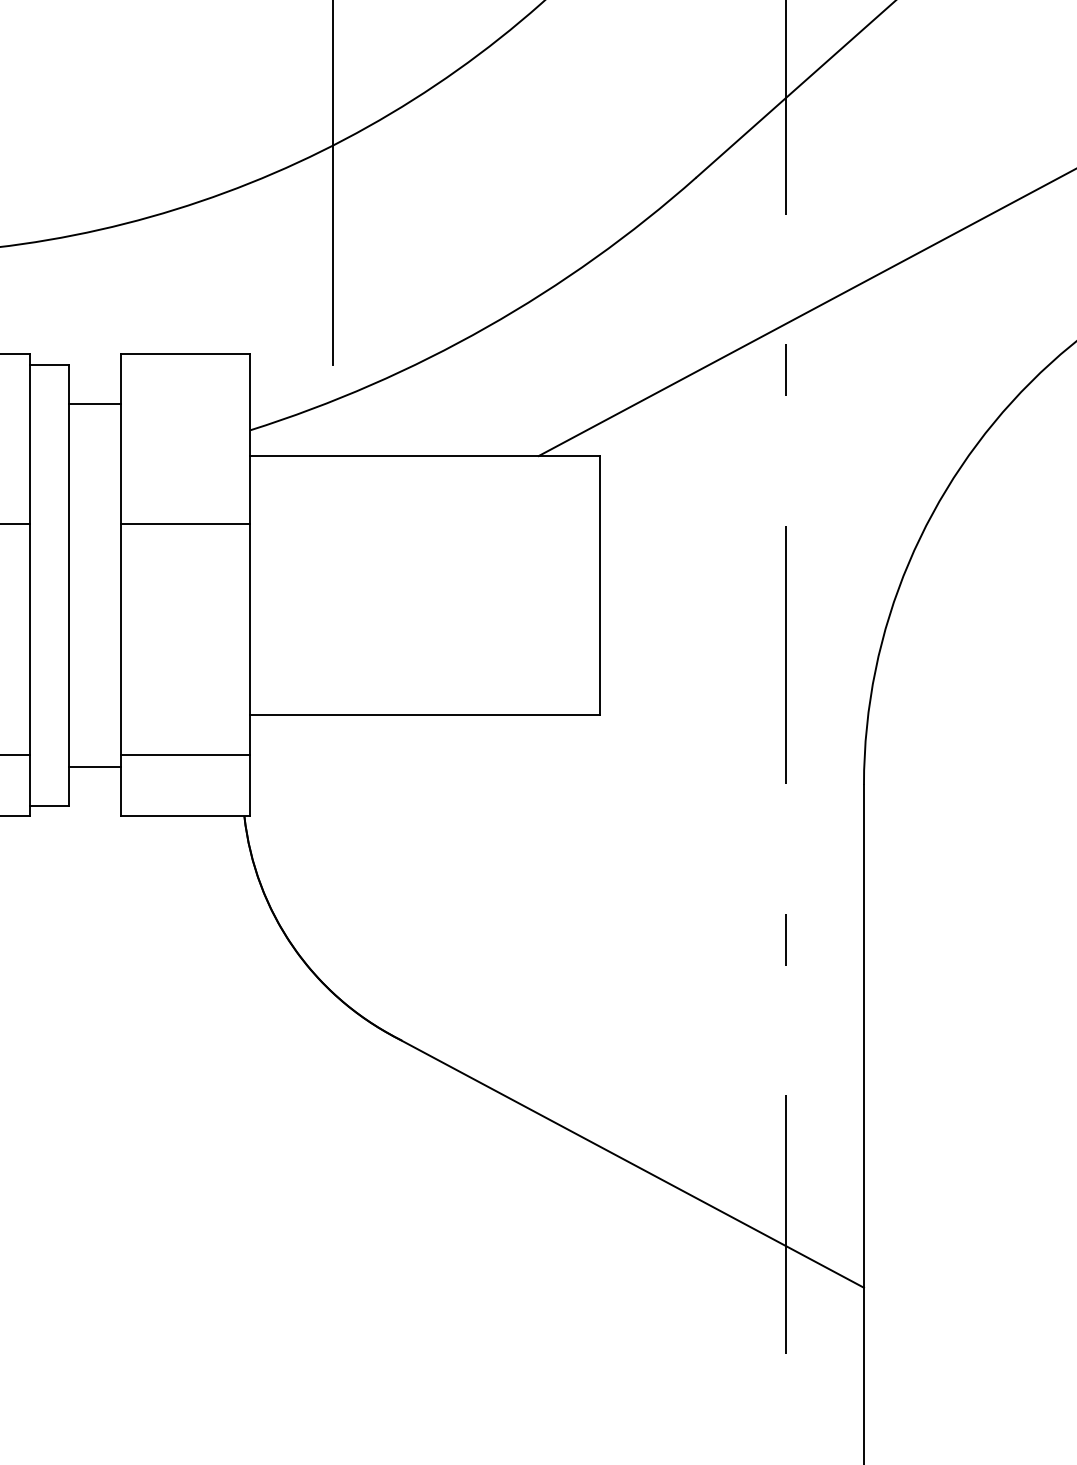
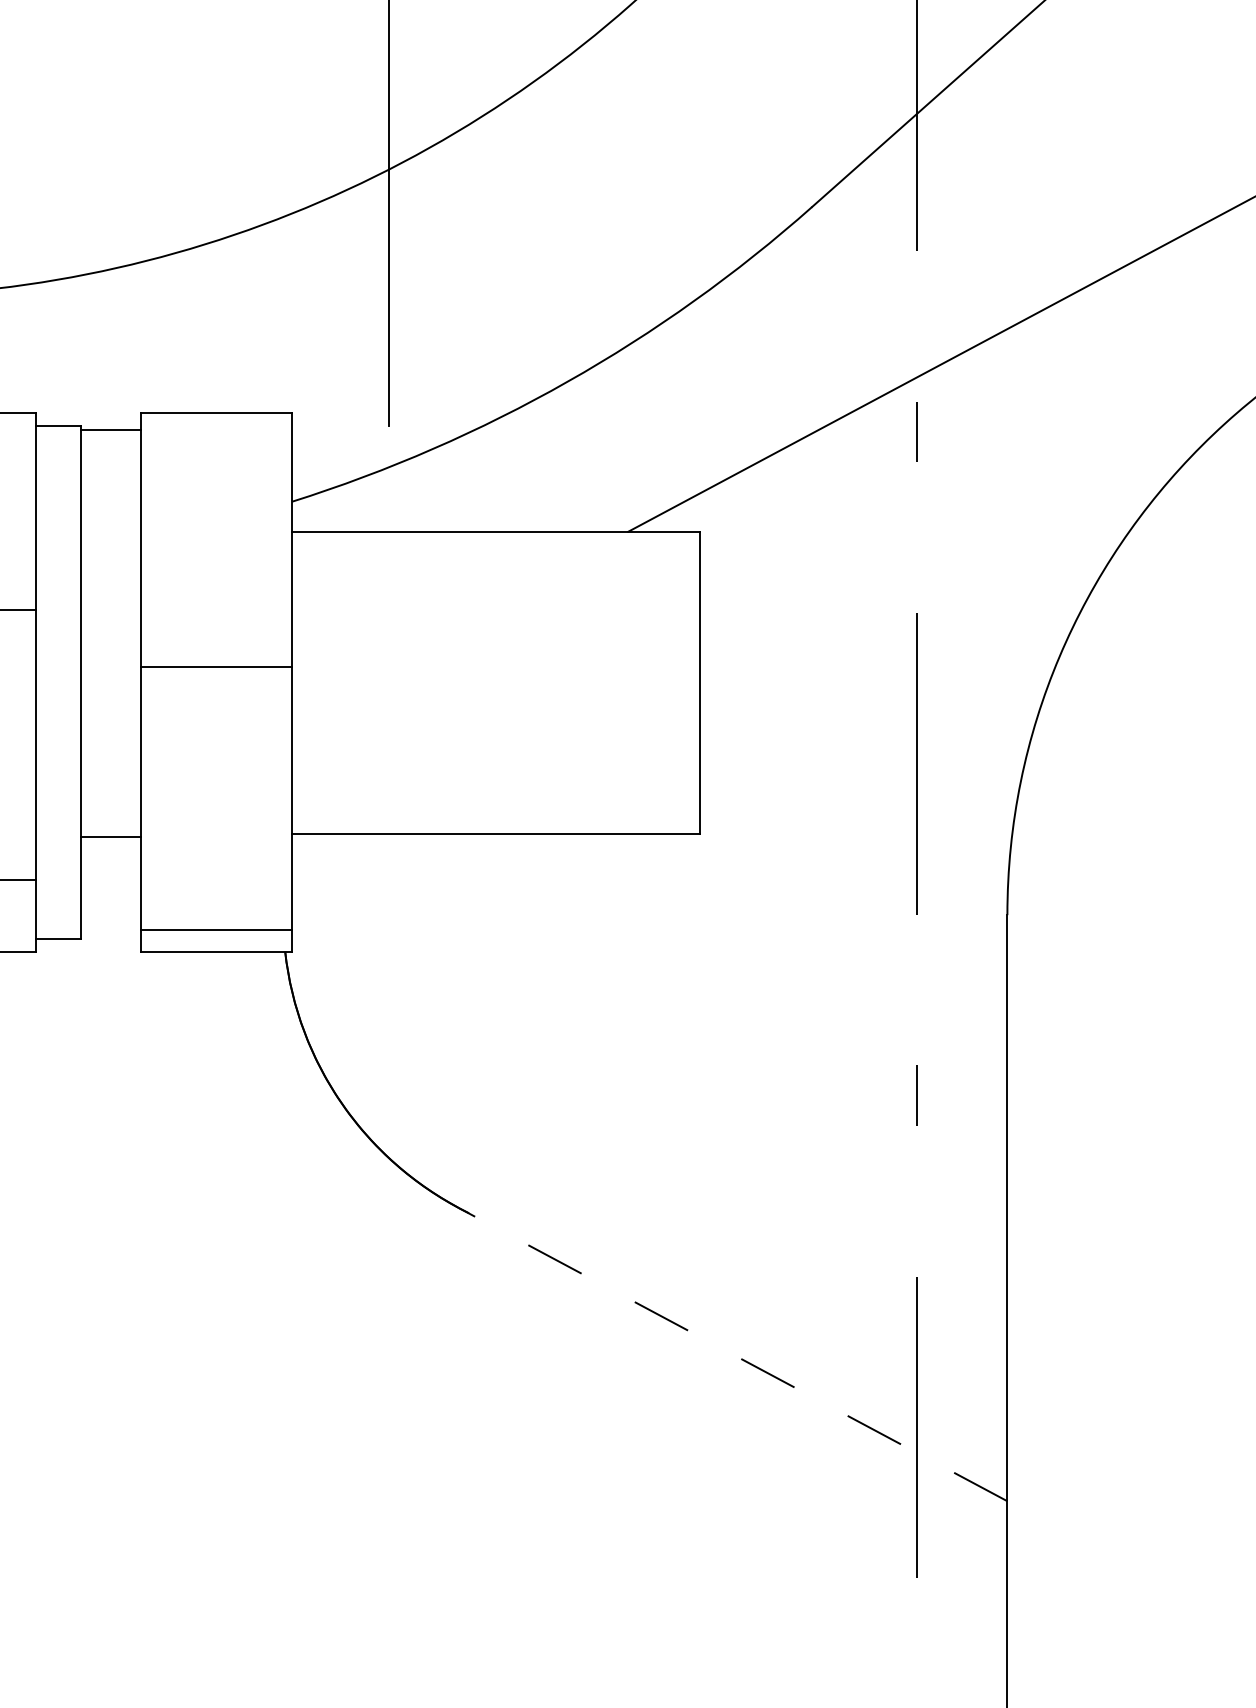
line: (95, 404) -> (111, 430), moved
line: (185, 523) -> (216, 667), moved
line: (185, 754) -> (216, 929), moved
line: (95, 766) -> (111, 836), moved
line: (628, 1161) -> (732, 1354), solid -> dashed

